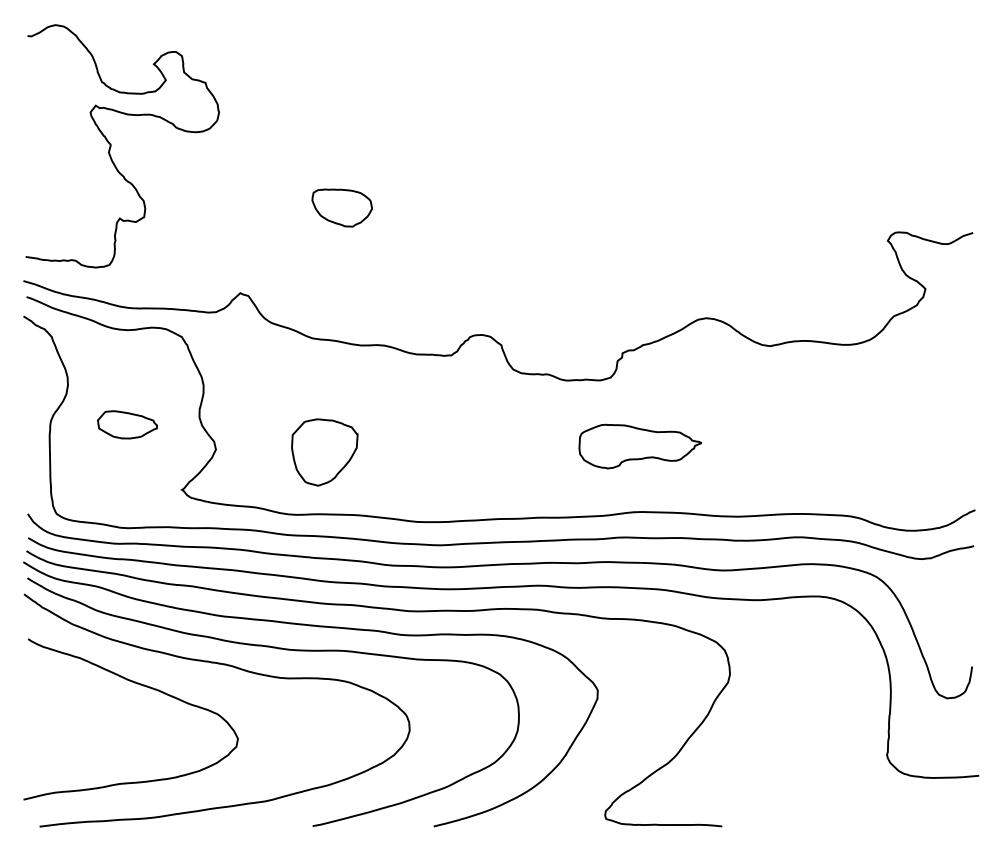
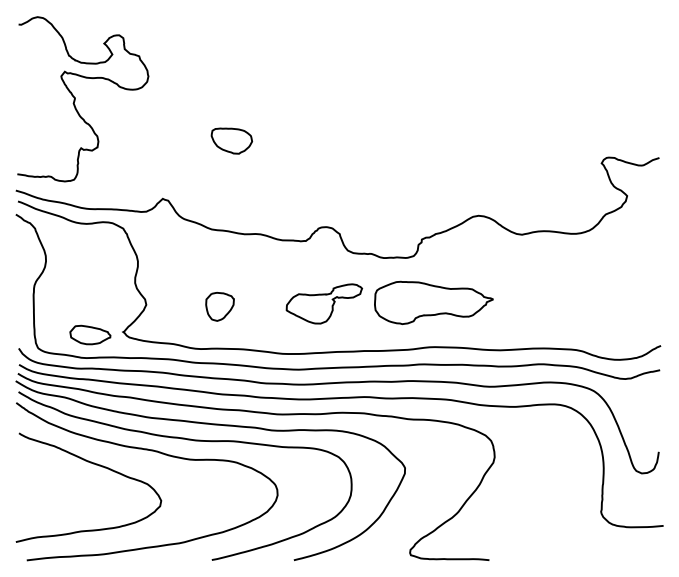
part: (127, 424) -> (90, 334), moved
part: (639, 446) -> (433, 302), size x1.43
part: (478, 447) -> (324, 303), added
part: (323, 452) -> (219, 306), size x0.62

